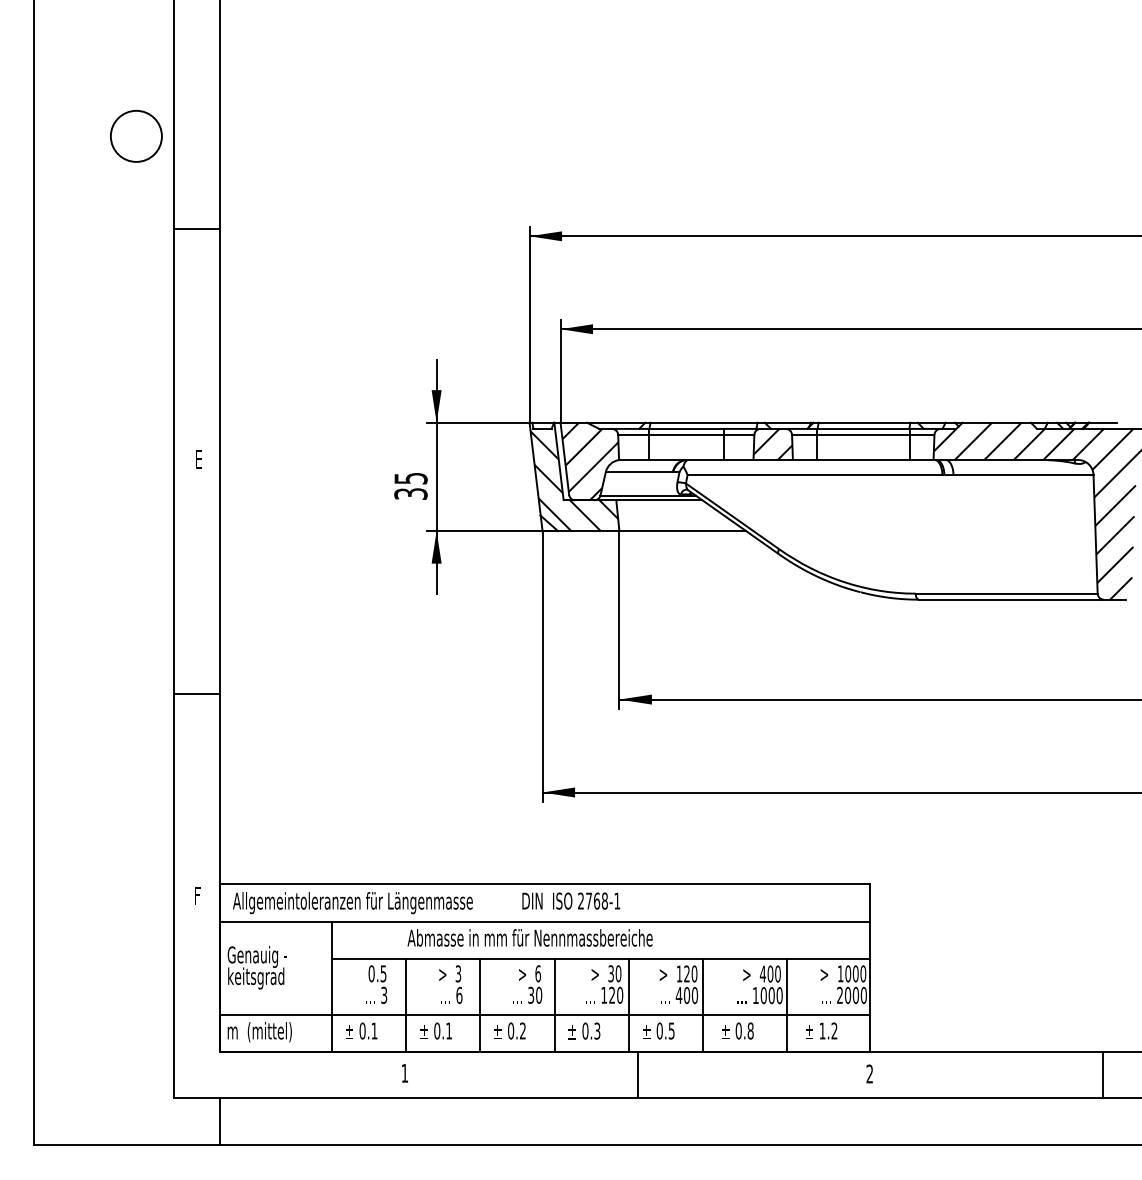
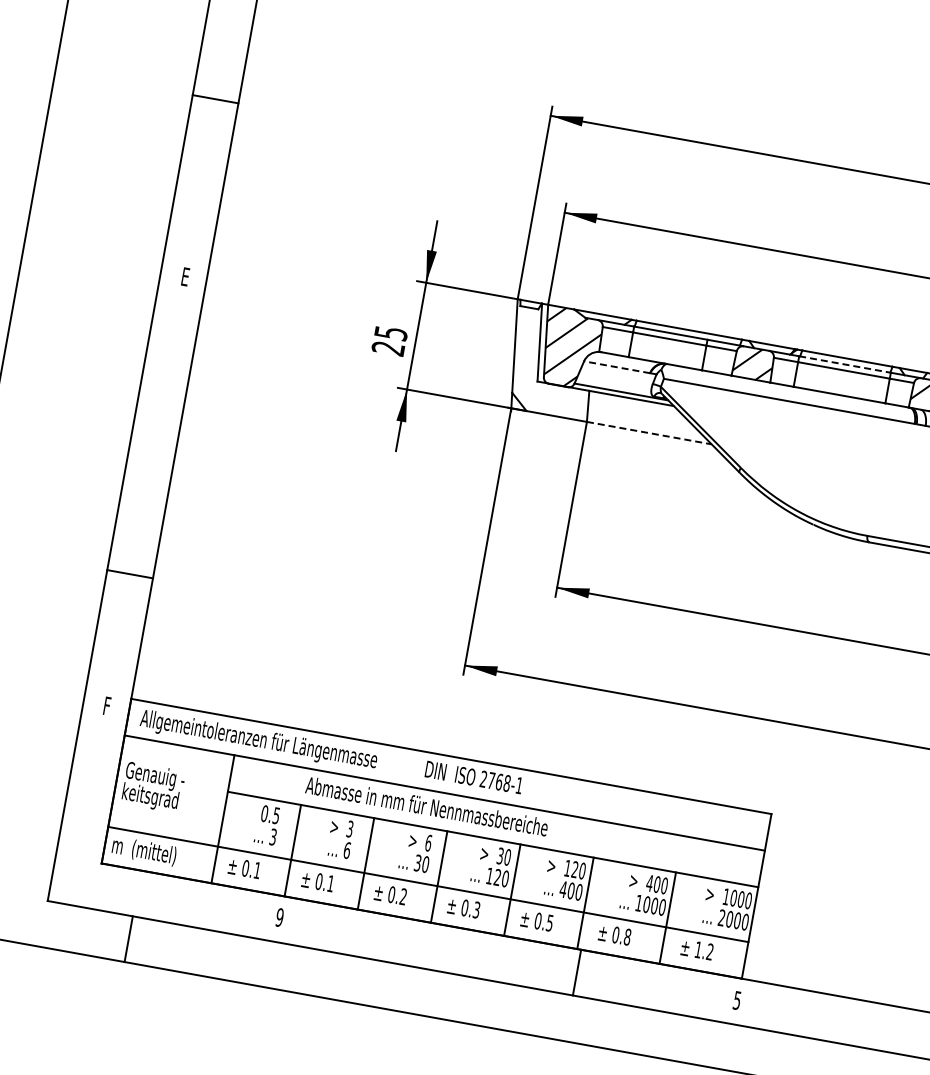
line: (196, 229) -> (215, 99), moved
line: (863, 428) -> (845, 364), solid -> dashed
line: (639, 472) -> (617, 367), solid -> dashed
hatch: (574, 477) -> (552, 361), removed
text: (410, 493) -> (388, 347), 35 -> 25
line: (683, 531) -> (649, 433), solid -> dashed
line: (196, 693) -> (129, 573), moved
text: (404, 1072) -> (279, 916), 1 -> 9
text: (869, 1073) -> (737, 1000), 2 -> 5
line: (638, 1074) -> (577, 972), moved
line: (220, 1121) -> (129, 939), moved

